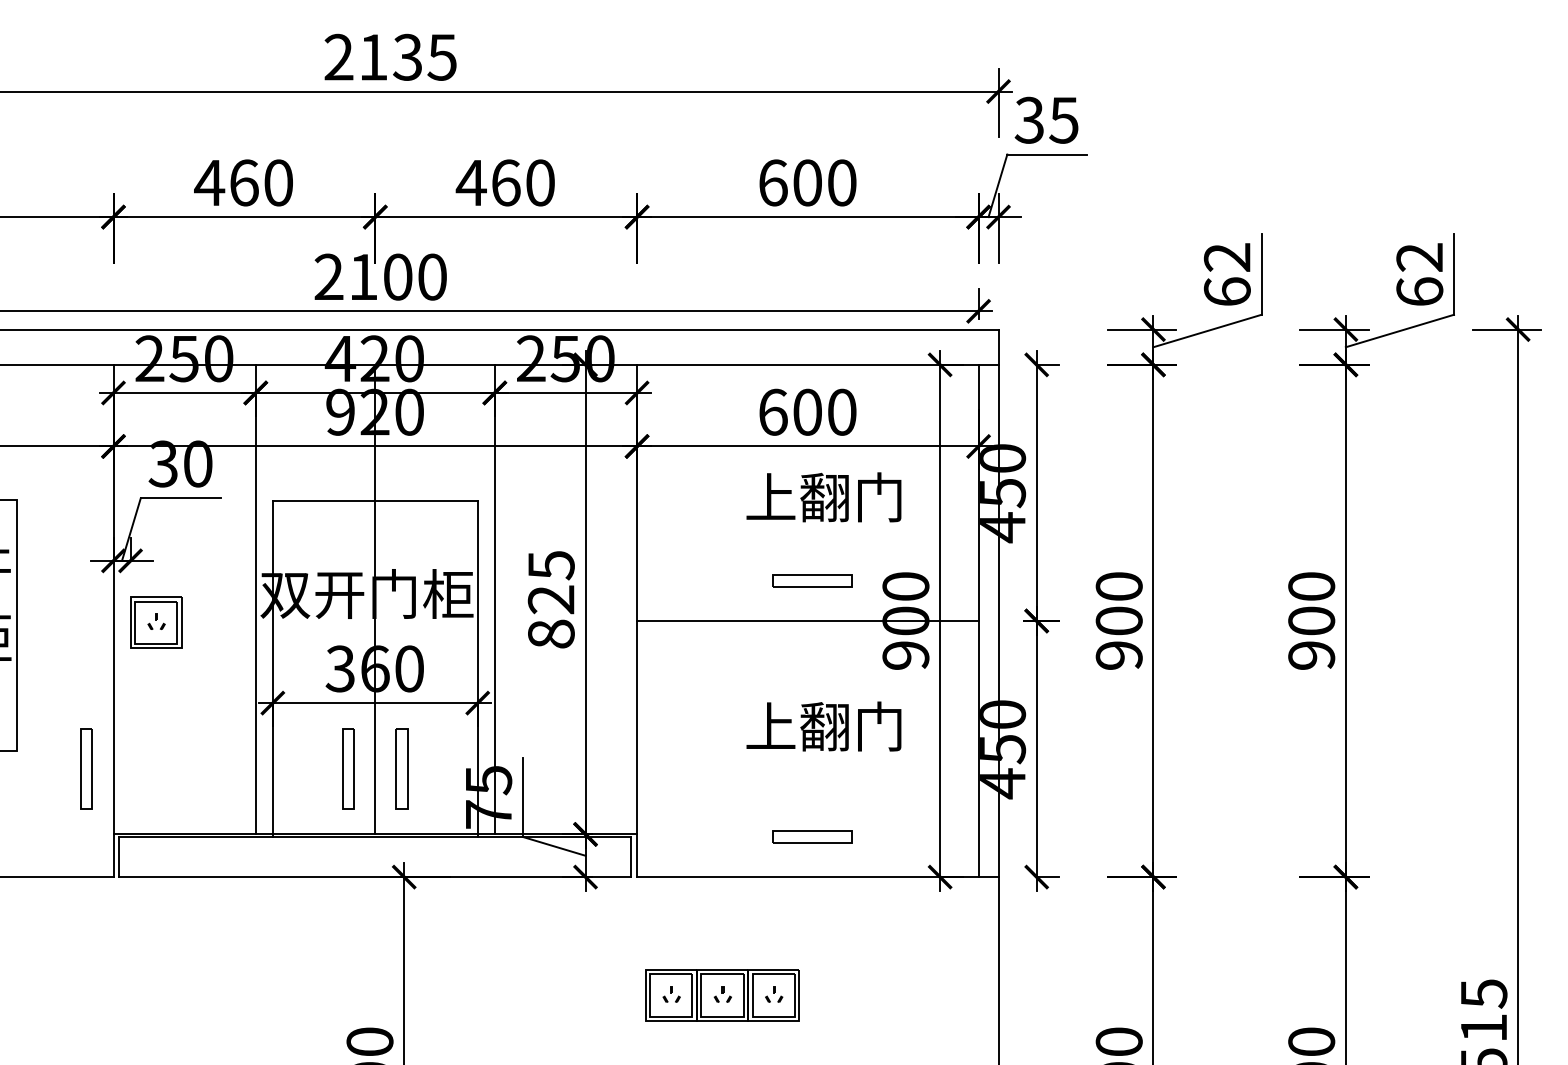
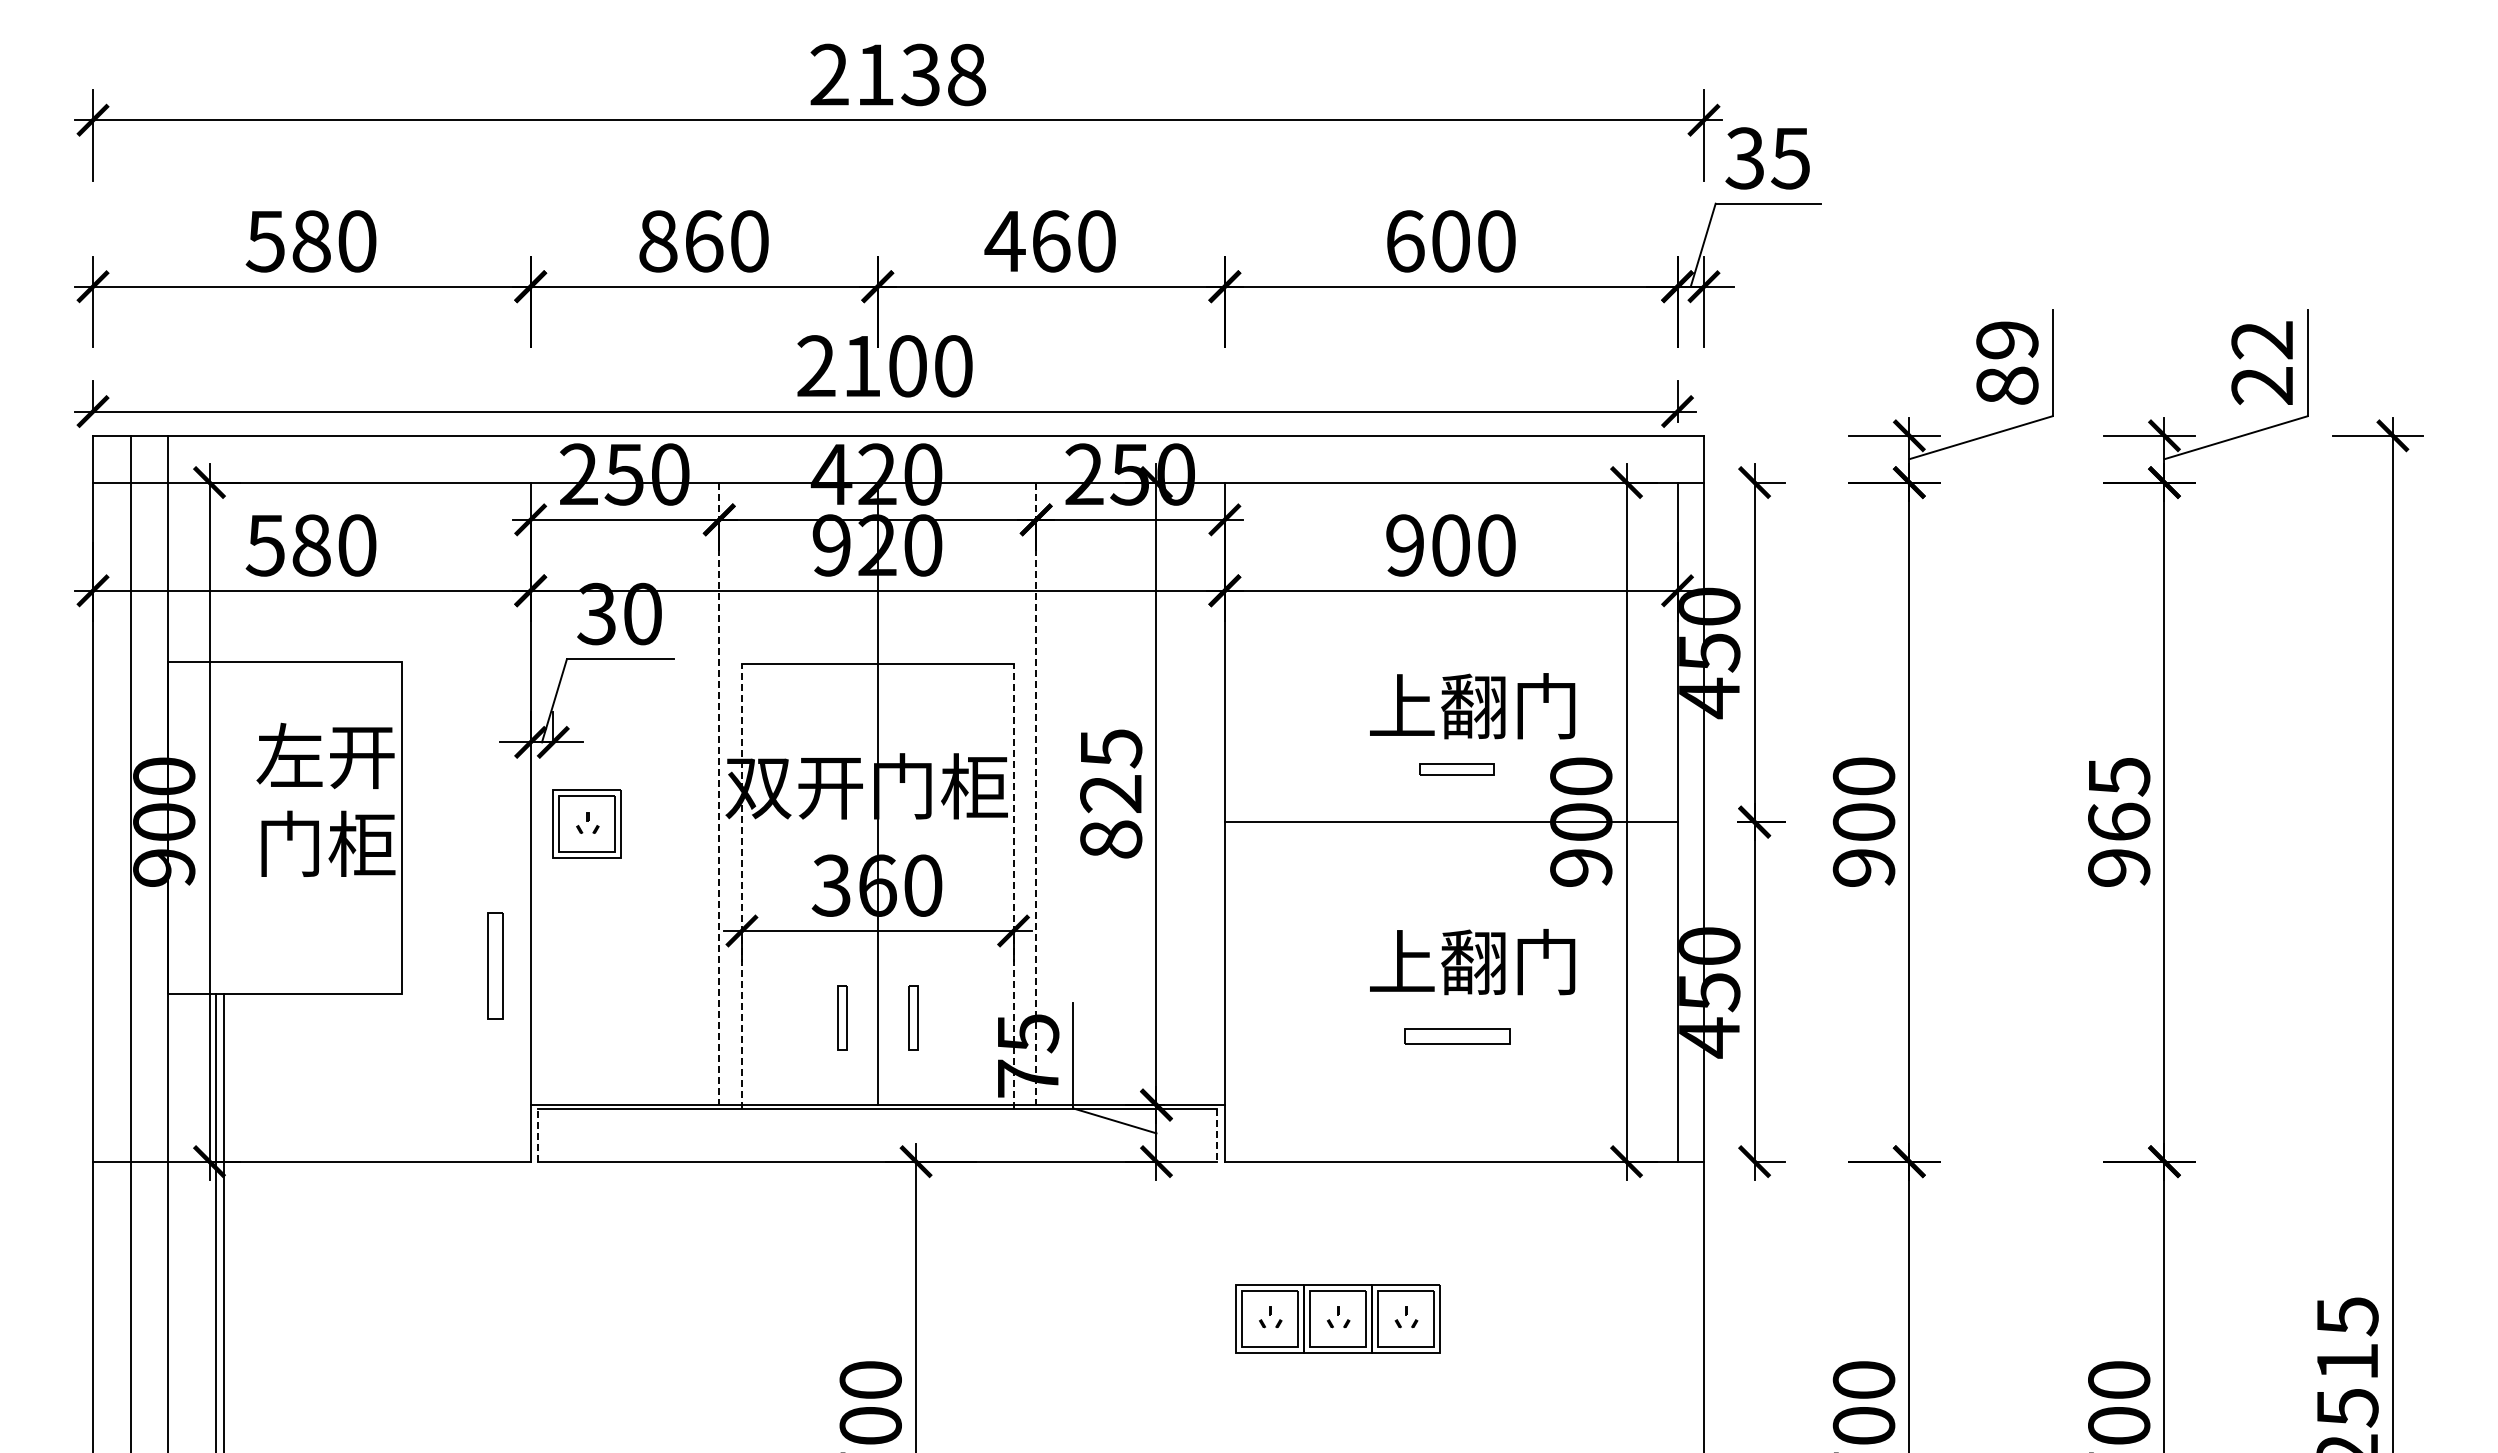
text: (442, 57) -> (966, 75), 2135 -> 2138
text: (209, 183) -> (657, 241), 460 -> 860
text: (1227, 274) -> (2007, 362), 62 -> 89
text: (1419, 291) -> (2262, 385), 62 -> 22
text: (773, 412) -> (1405, 545), 600 -> 900
text: (823, 497) -> (1472, 706), moved
part: (812, 581) -> (1457, 769), size x0.7
line: (255, 600) -> (719, 794), solid -> dashed
line: (495, 600) -> (1036, 794), solid -> dashed
text: (1311, 603) -> (2119, 798), 900 -> 965
line: (272, 669) -> (741, 886), solid -> dashed
line: (477, 669) -> (1013, 886), solid -> dashed
part: (86, 768) -> (495, 965), moved
part: (348, 768) -> (842, 1017), size x0.6
part: (402, 768) -> (913, 1017), size x0.6
part: (812, 837) -> (1457, 1036), moved
line: (119, 856) -> (538, 1134), solid -> dashed
line: (631, 857) -> (1217, 1135), solid -> dashed

